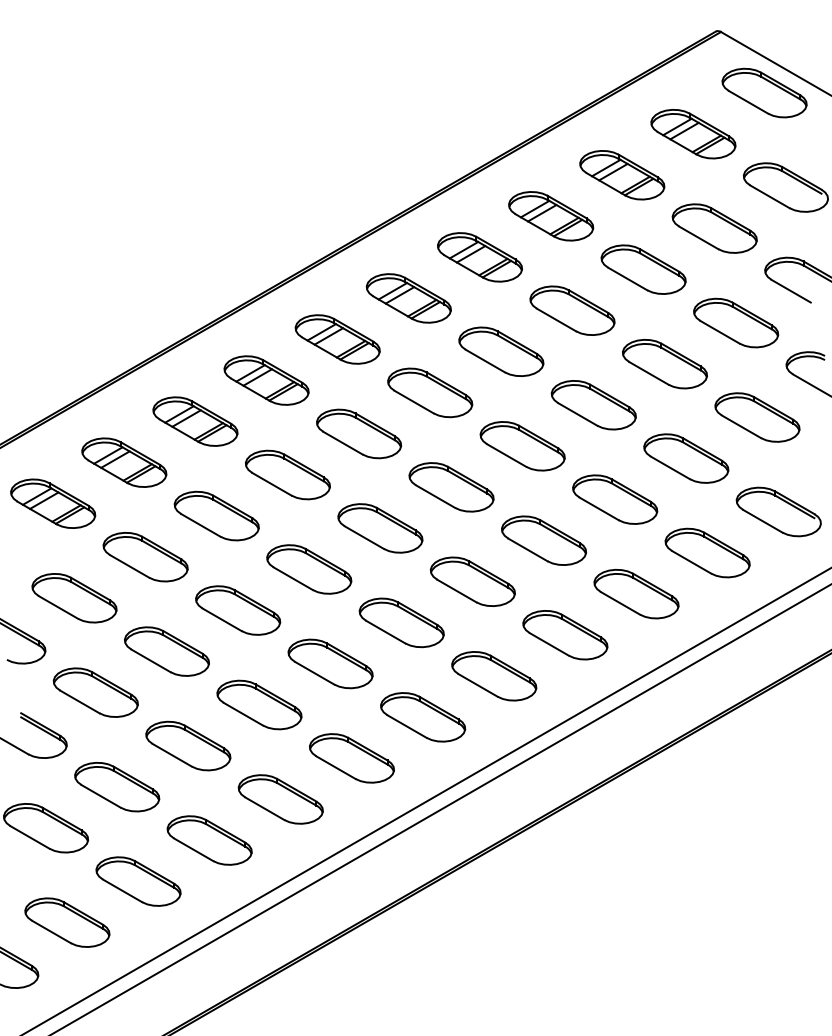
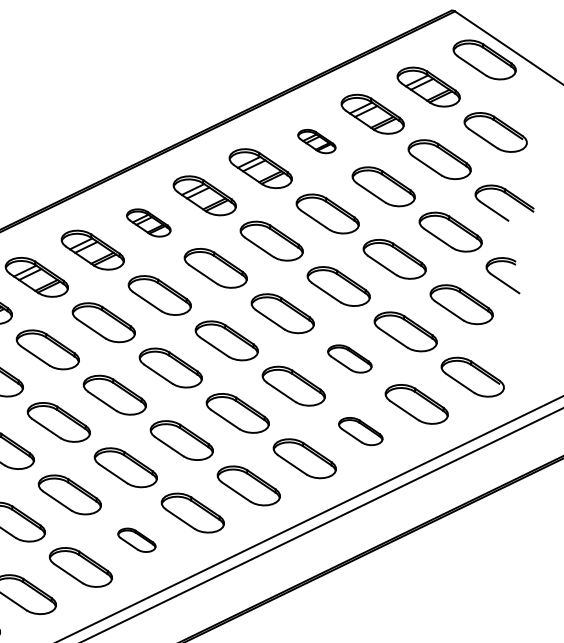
part: (551, 216) -> (317, 141), size x0.6
part: (337, 339) -> (148, 222), size x0.7
part: (615, 499) -> (350, 358), size x0.7
part: (636, 593) -> (360, 431), size x0.7
part: (351, 758) -> (136, 540), size x0.6

